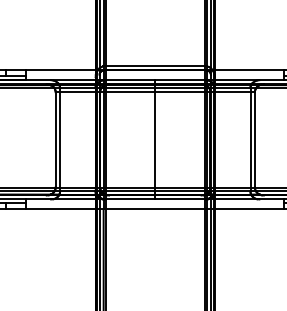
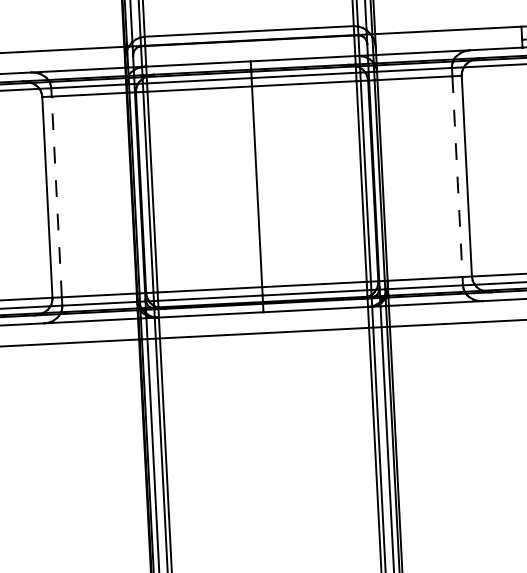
line: (60, 139) -> (57, 196), solid -> dashed
line: (250, 139) -> (457, 175), solid -> dashed

